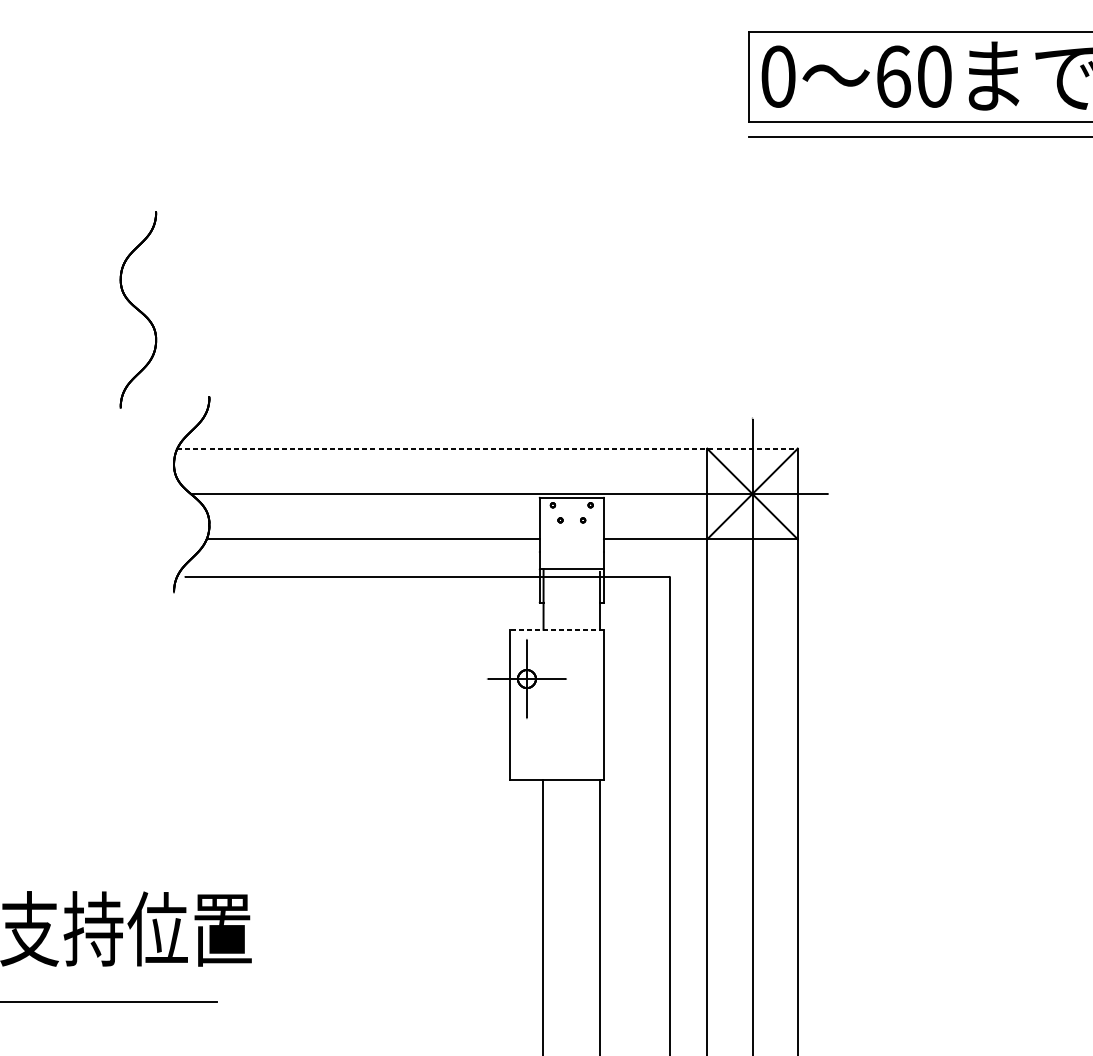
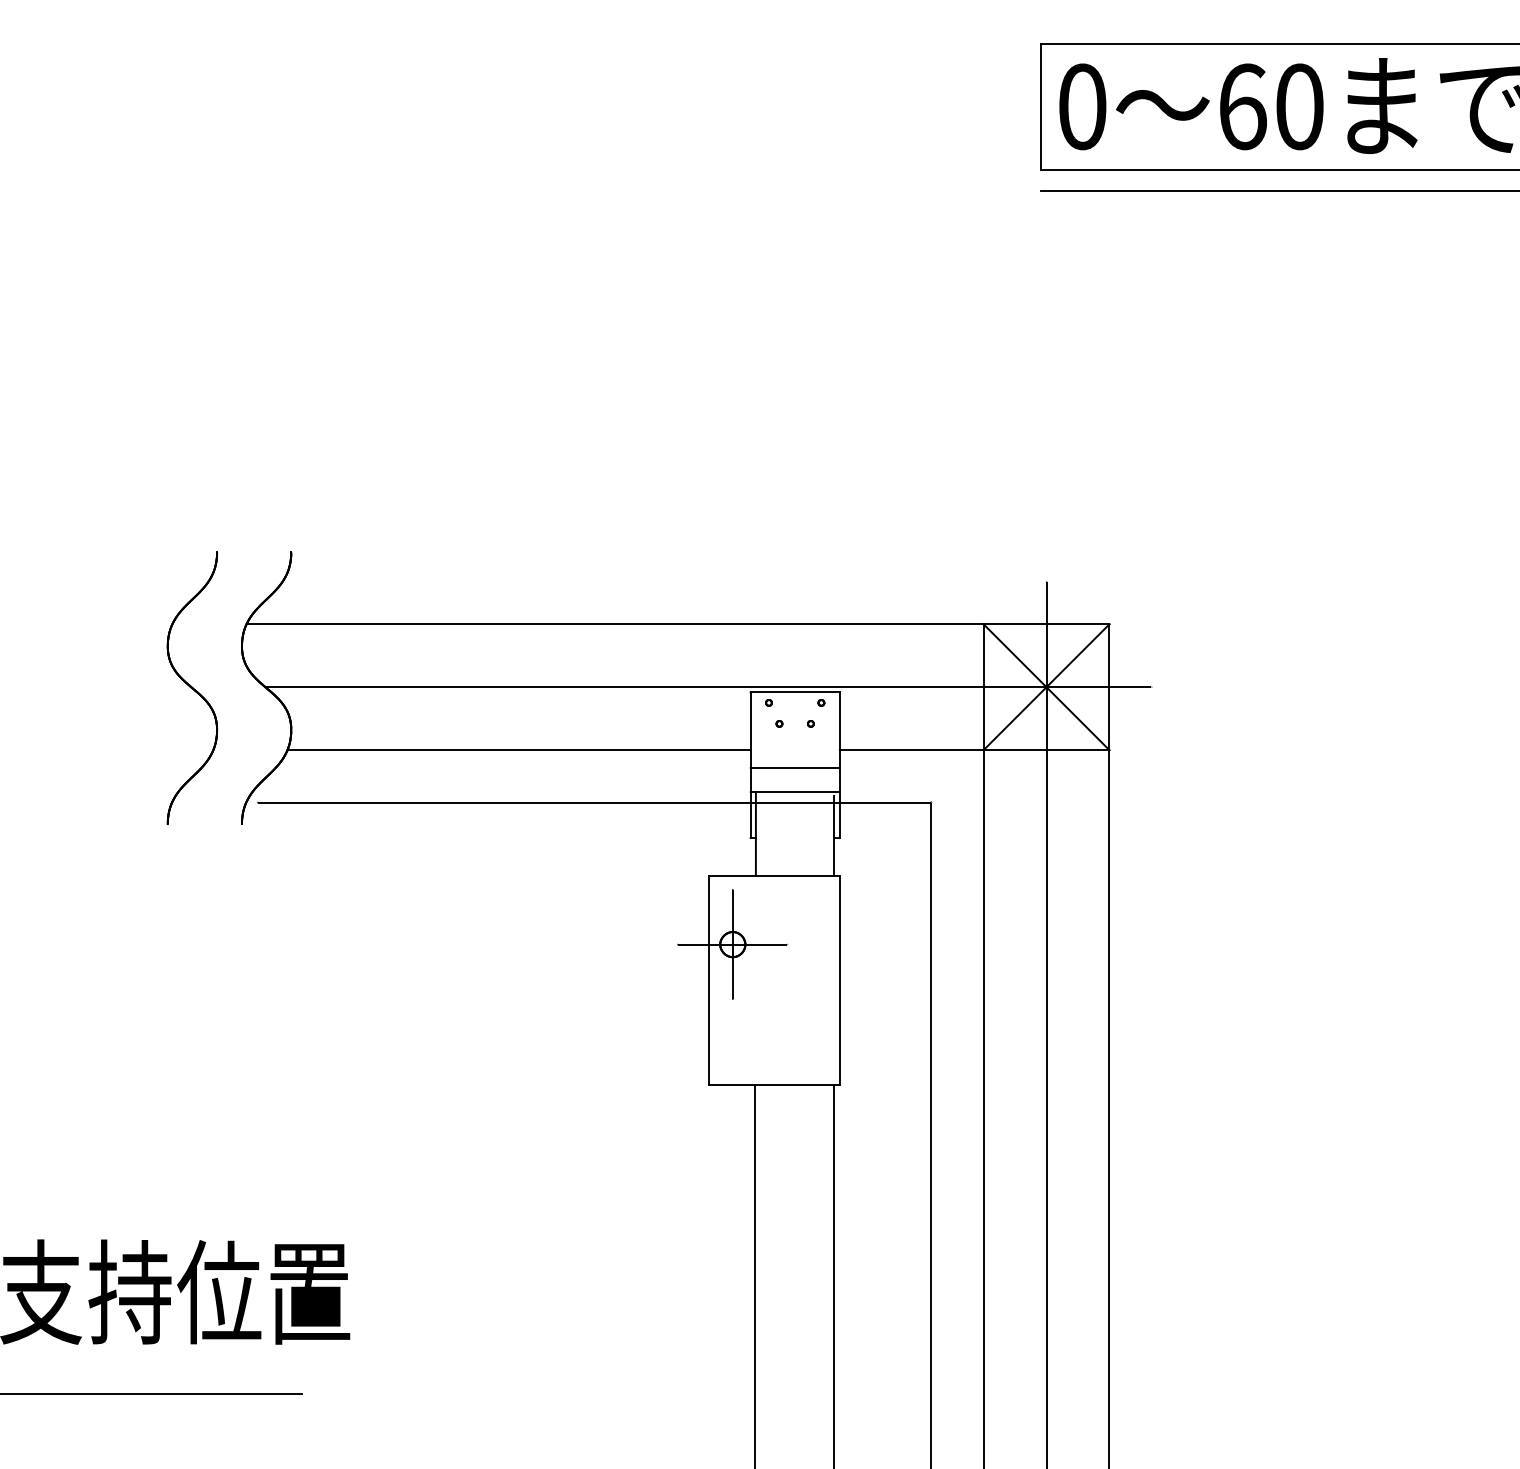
part: (138, 309) -> (192, 687), moved
line: (487, 448) -> (678, 624), dashed -> solid
line: (571, 551) -> (794, 767), added
line: (556, 629) -> (774, 875), dashed -> solid

